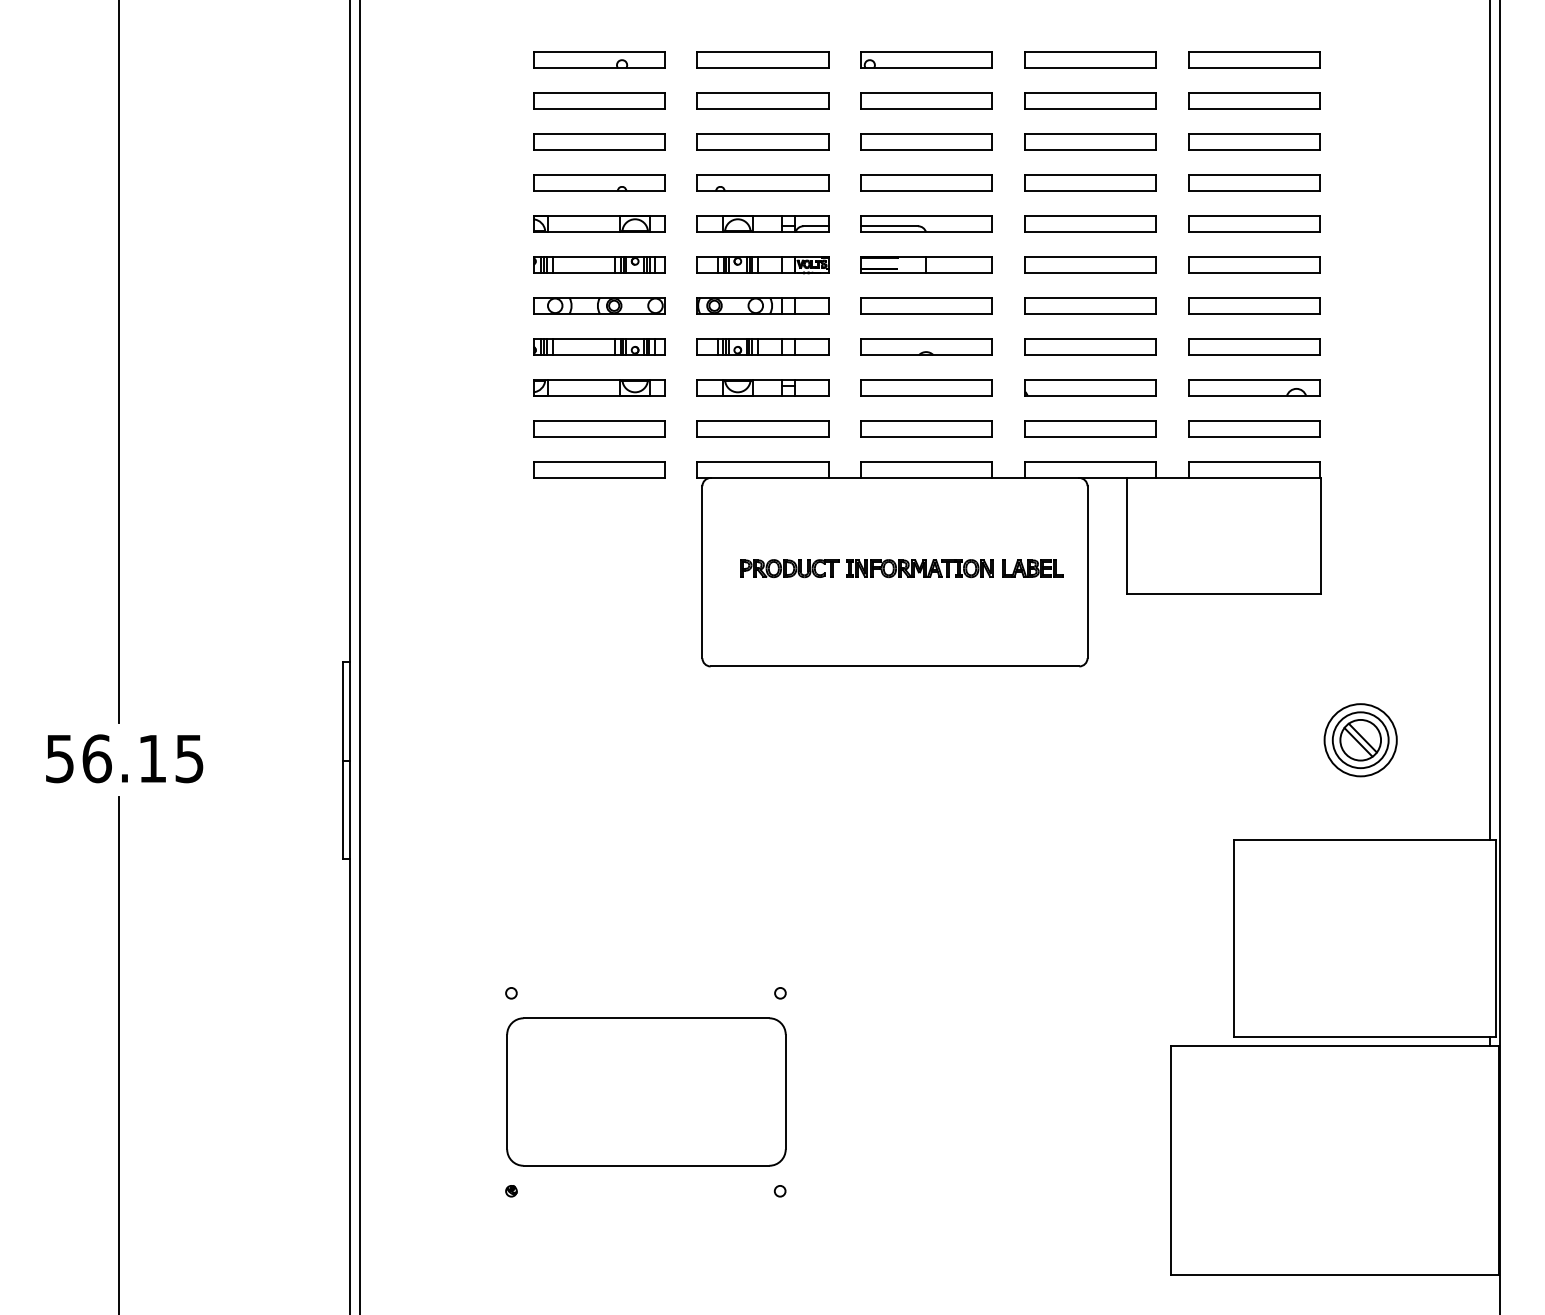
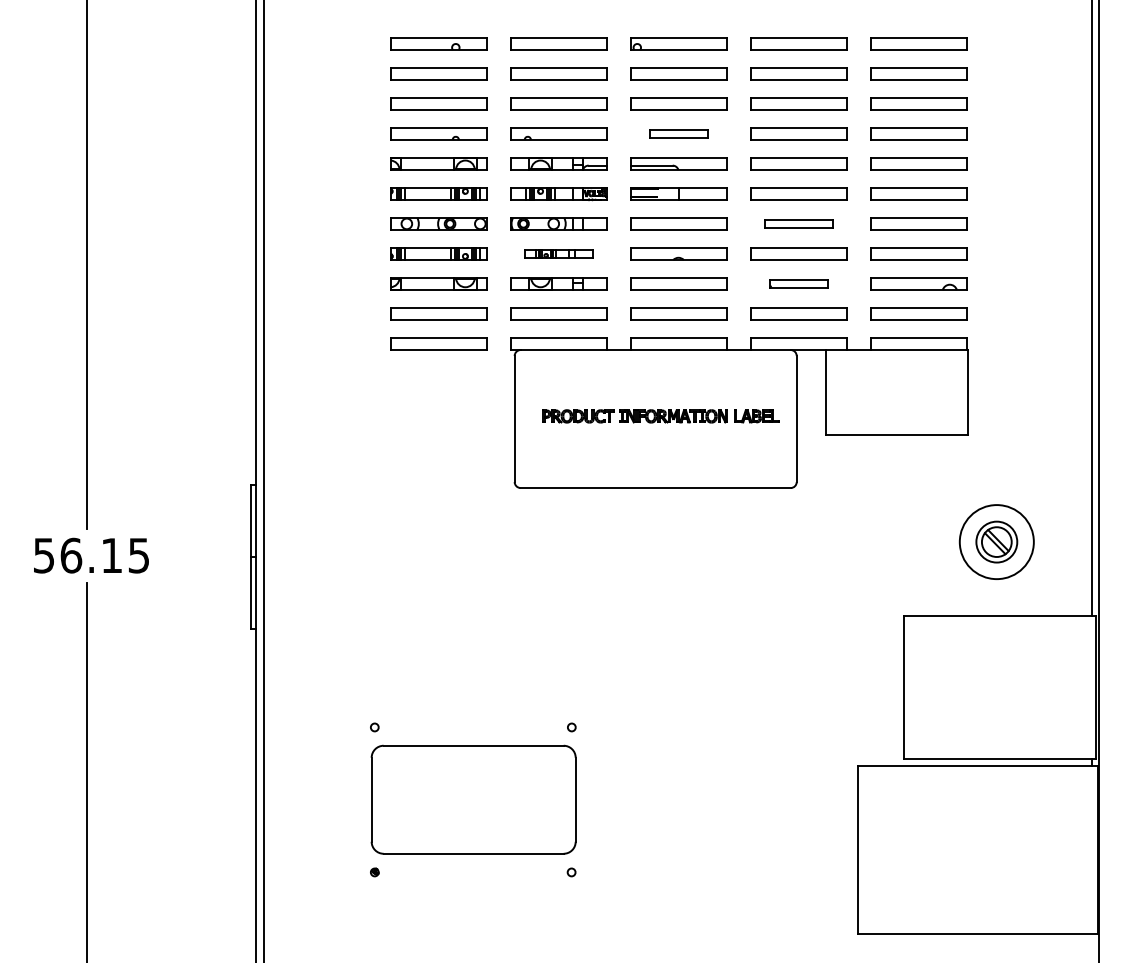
part: (926, 182) -> (678, 133), size x0.6
part: (1089, 305) -> (798, 223), size x0.7
part: (762, 346) -> (558, 253), size x0.7
part: (1089, 387) -> (798, 283), size x0.6
circle: (1360, 739) -> (996, 541), size x1.4

